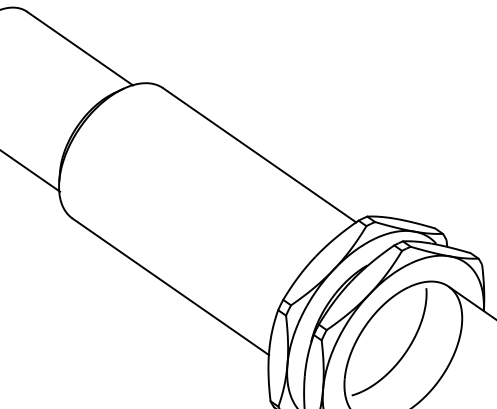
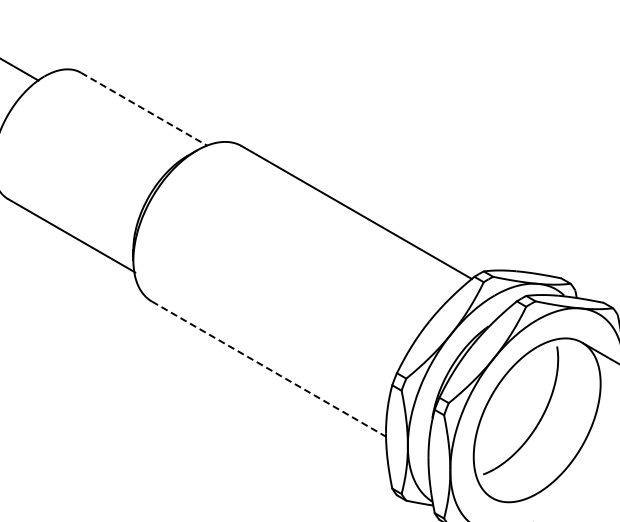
line: (80, 48) -> (144, 109), solid -> dashed
line: (171, 287) -> (269, 369), solid -> dashed

